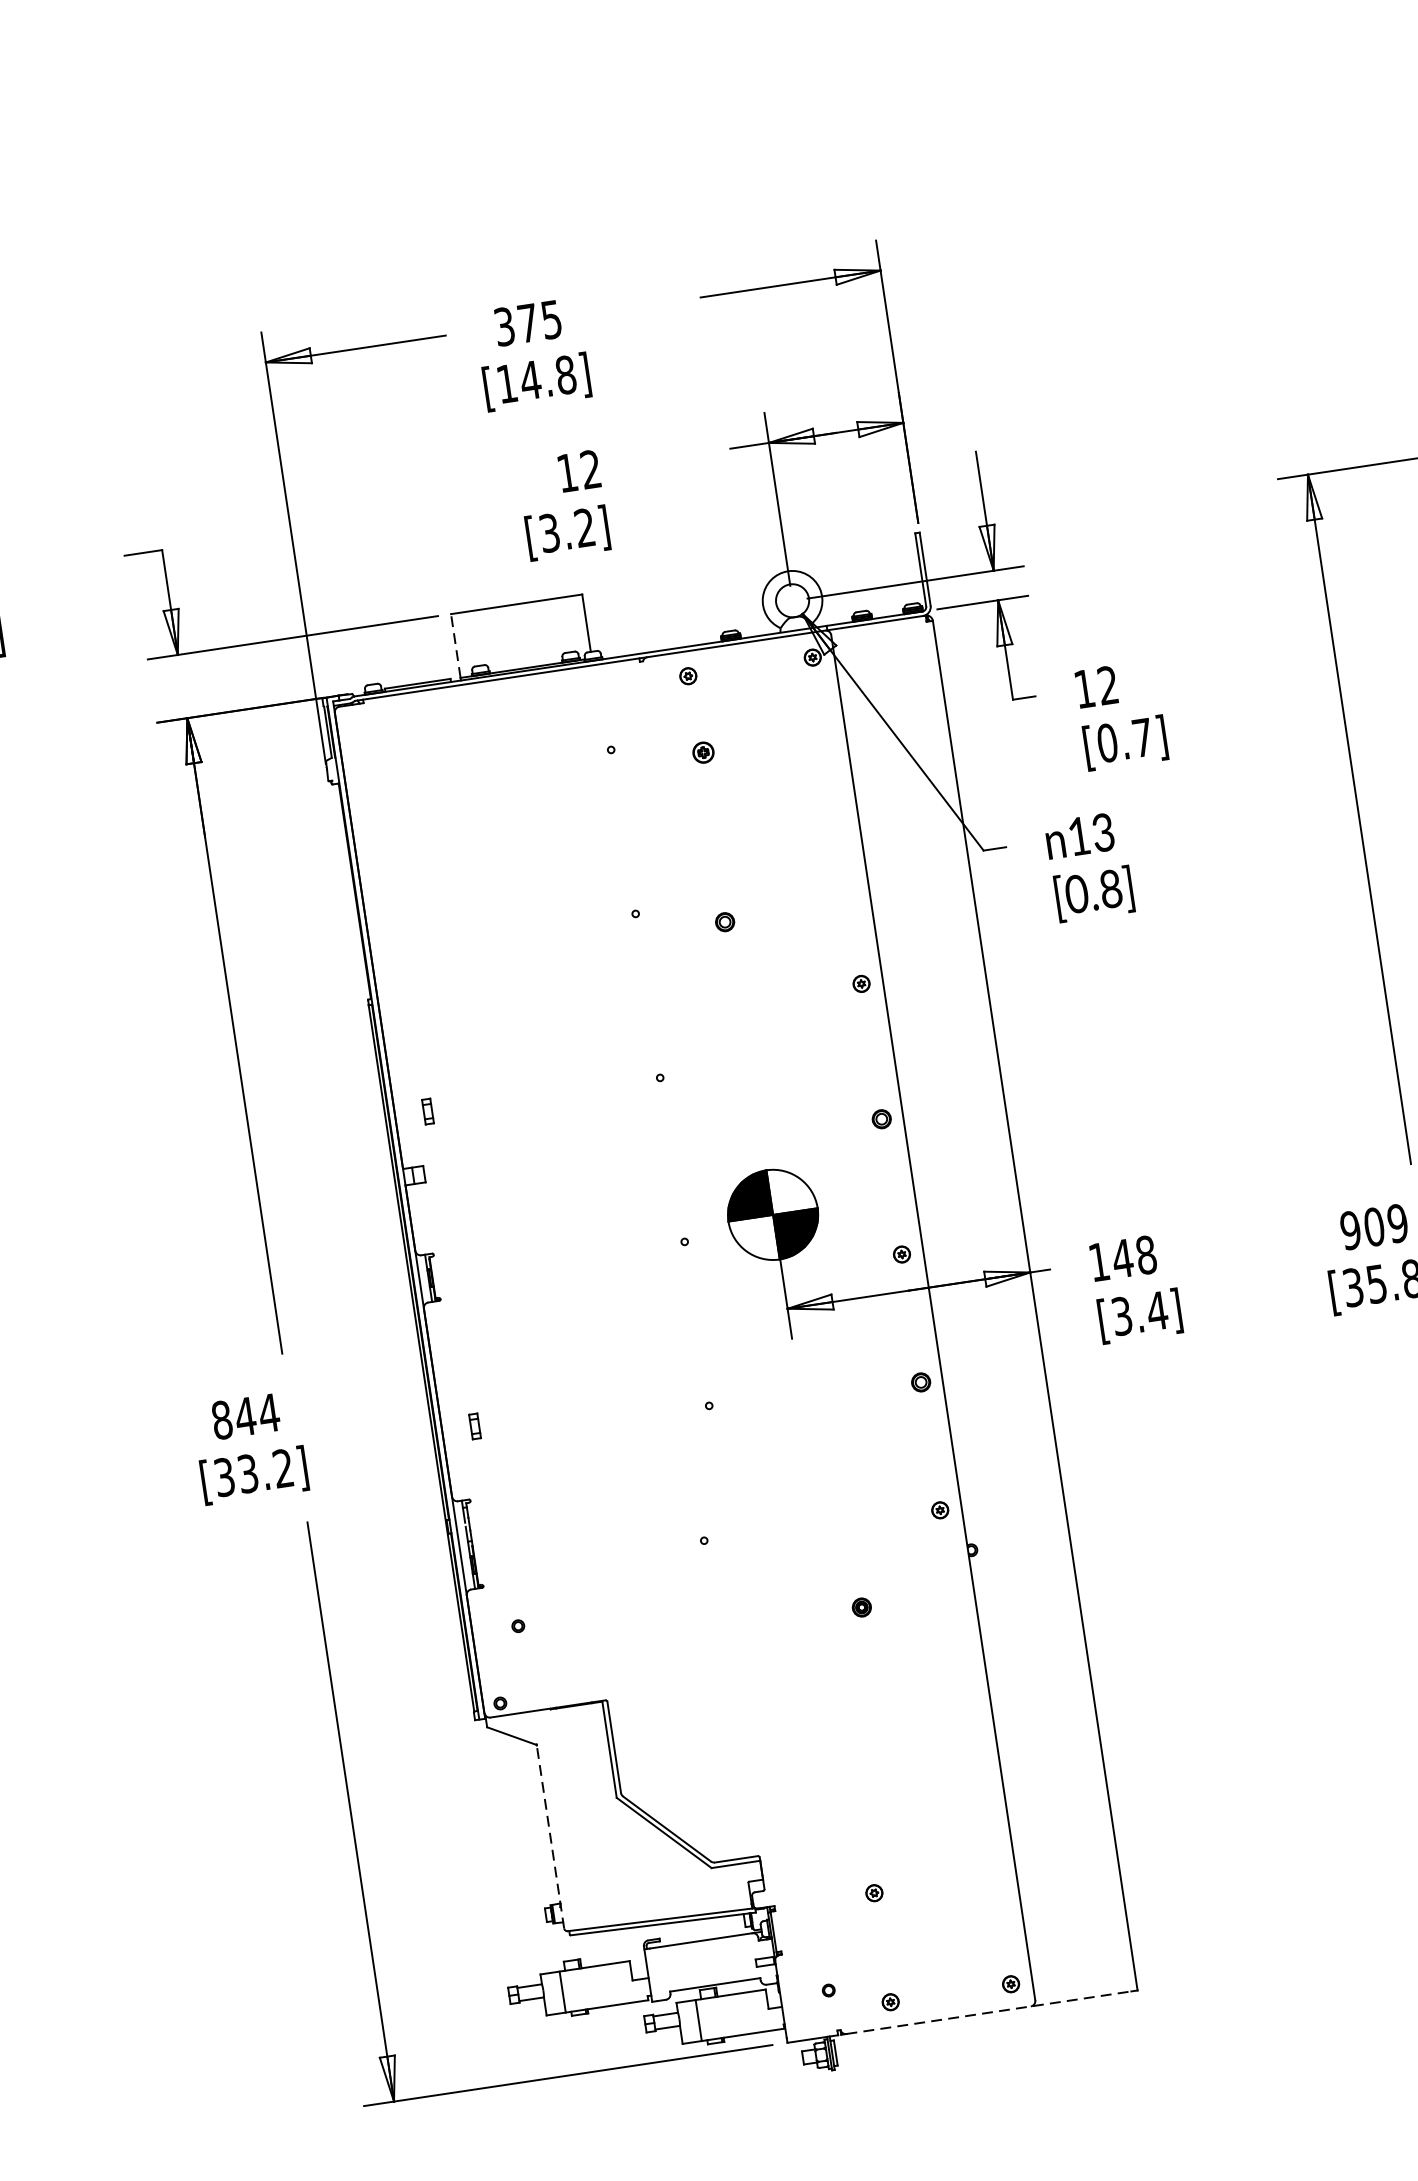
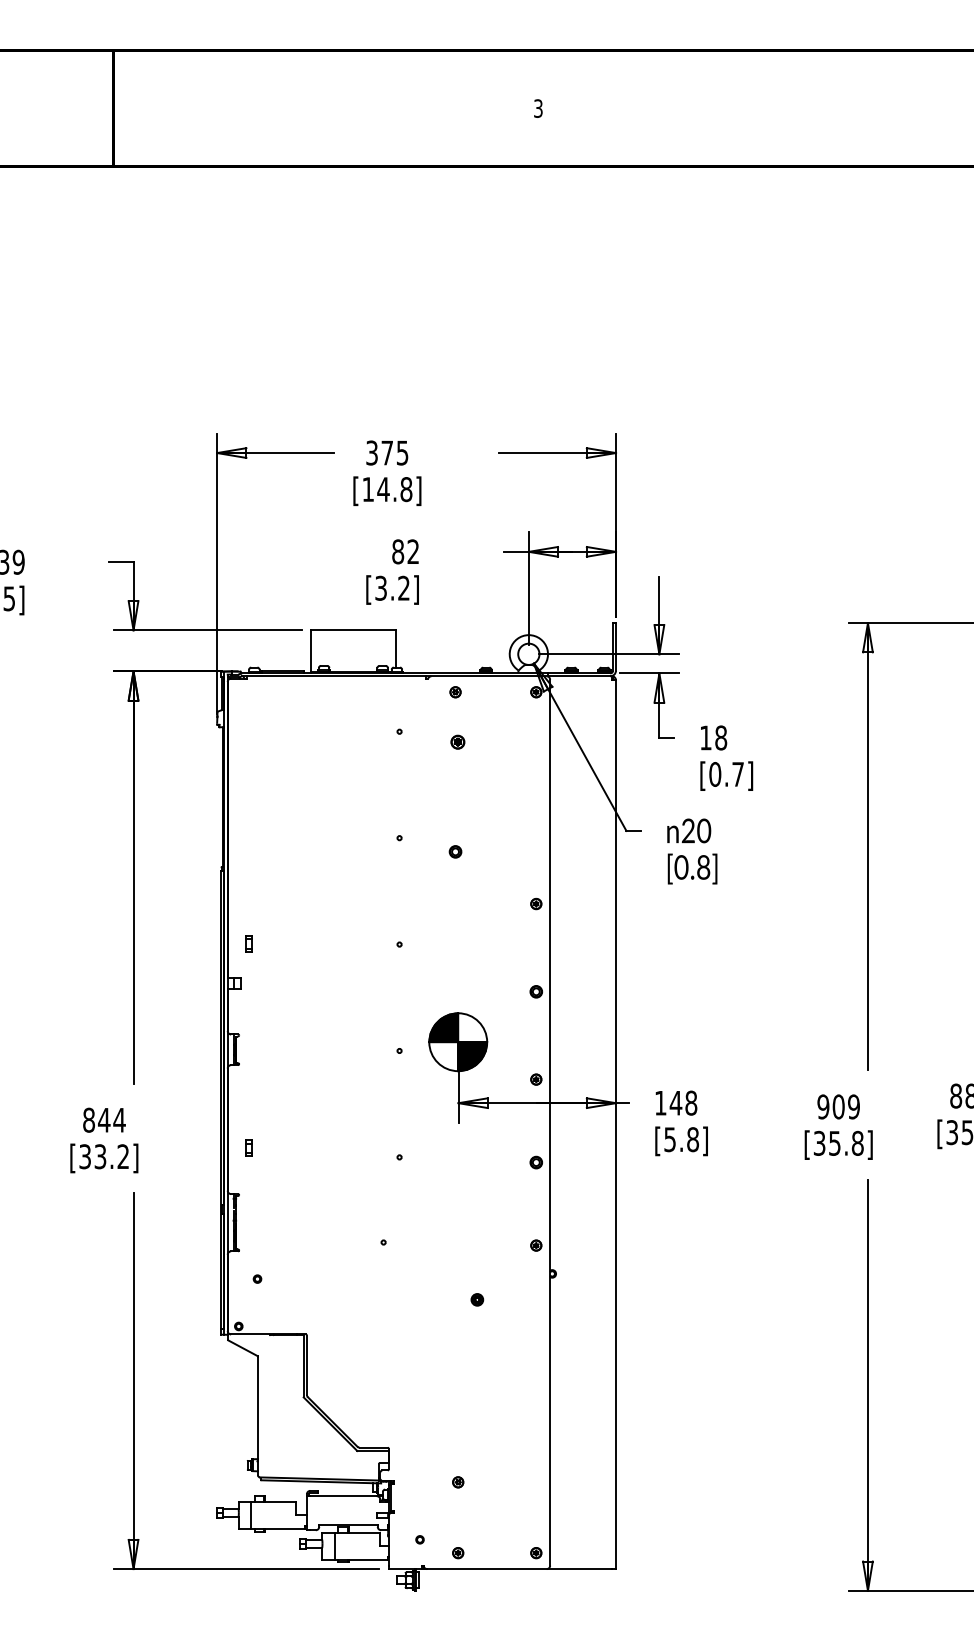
text: (567, 472) -> (398, 551), 12 -> 82
line: (455, 646) -> (310, 651), dashed -> solid
text: (1108, 684) -> (721, 737), 12 -> 18
text: (1091, 833) -> (696, 830), 13 -> 20
text: (1141, 1313) -> (682, 1139), [3.4] -> [5.8]
line: (549, 1836) -> (257, 1415), dashed -> solid
line: (990, 2013) -> (520, 1569), dashed -> solid

